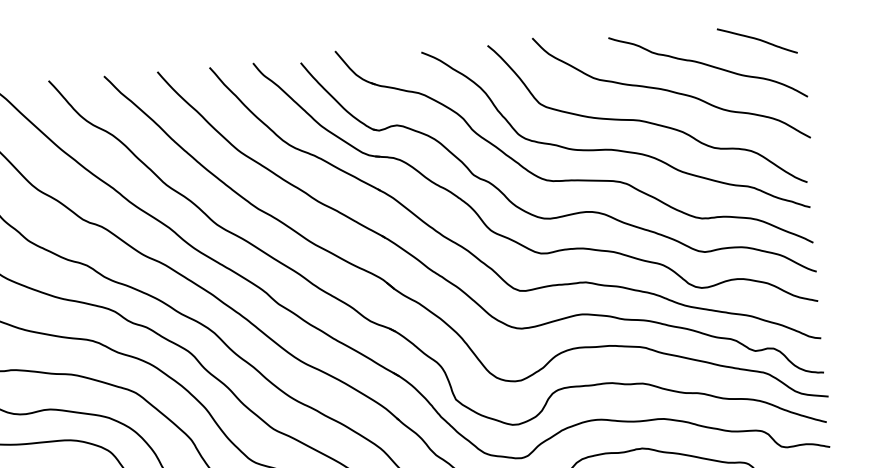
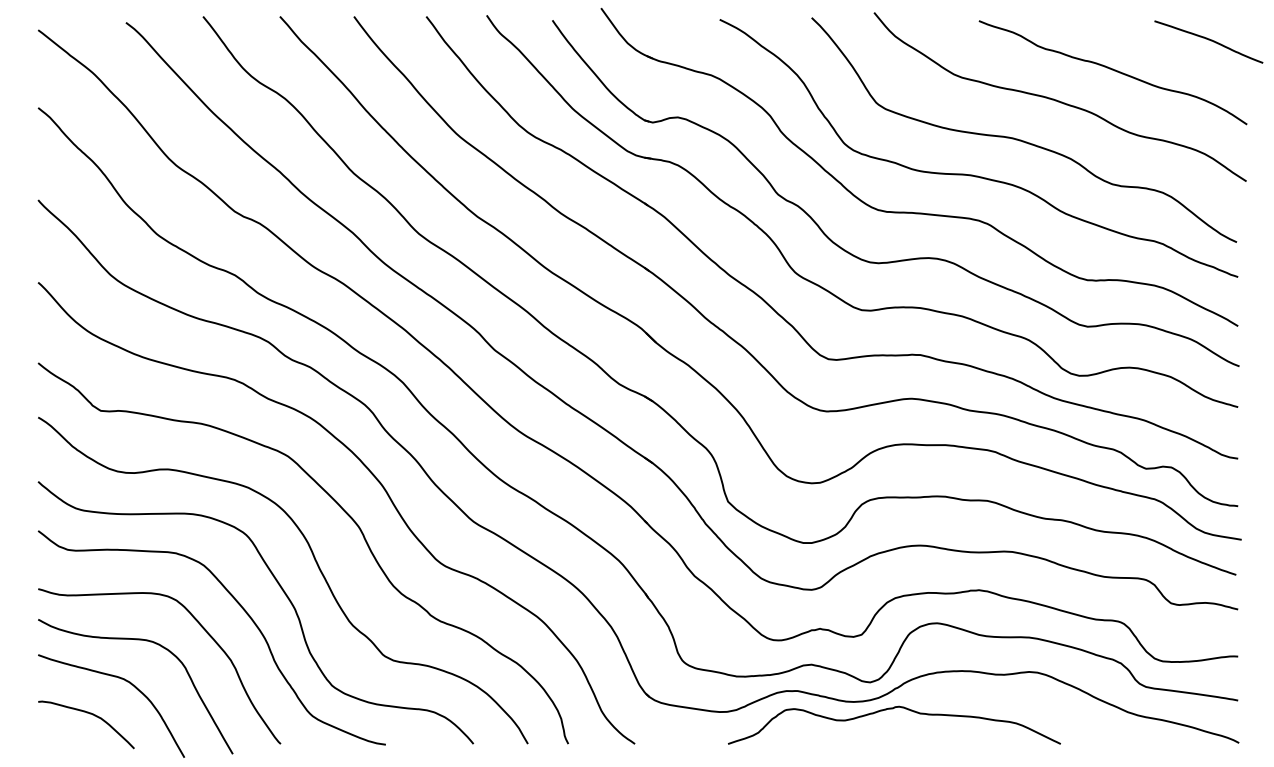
curve: (757, 39) -> (1208, 40), moved

